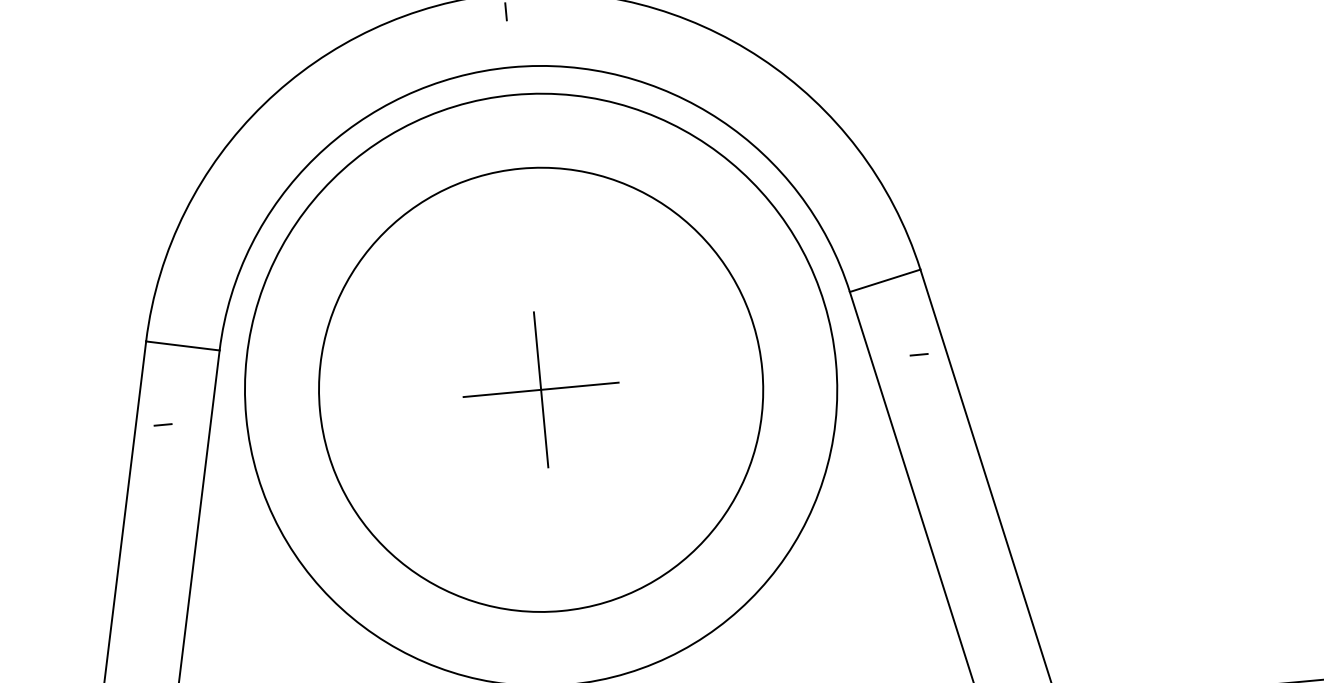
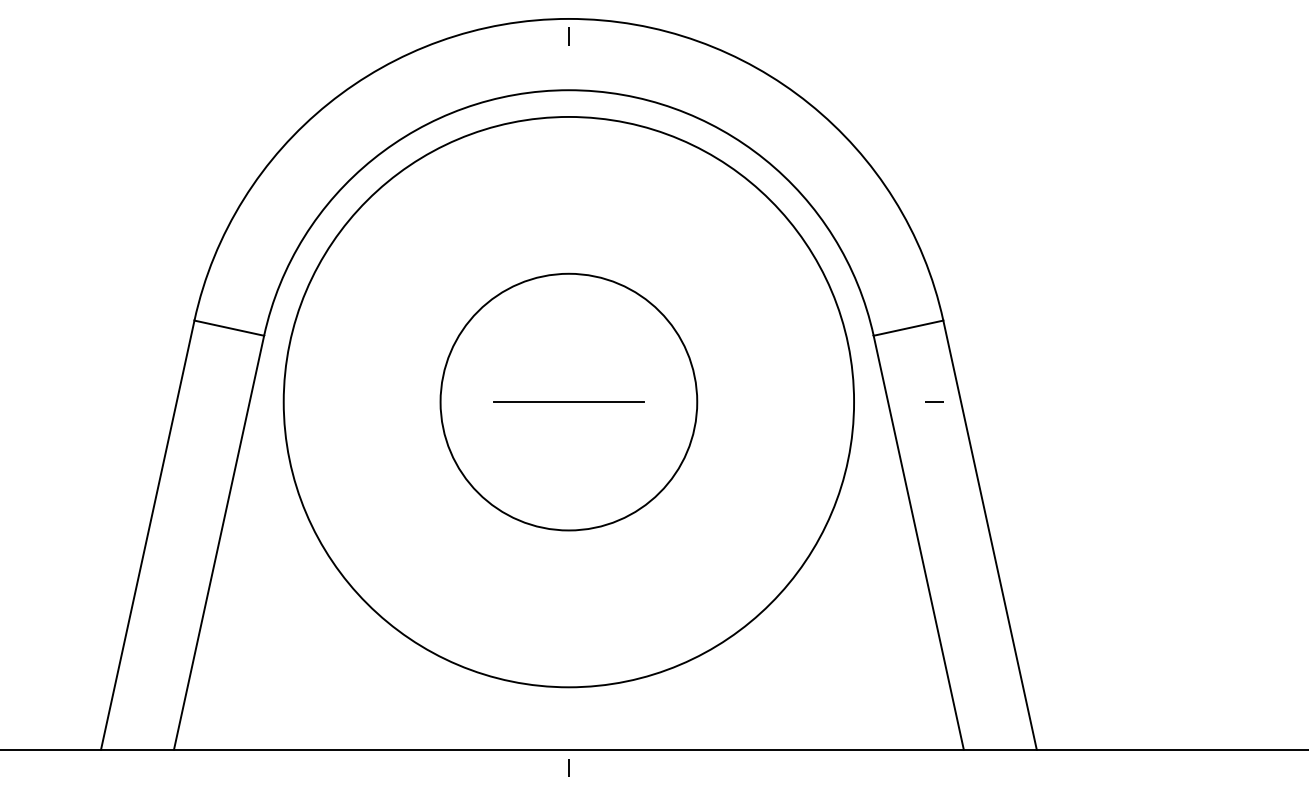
circle: (540, 390) -> (568, 402), size x0.6
line: (540, 390) -> (568, 402), removed
line: (162, 424) -> (202, 401), removed

